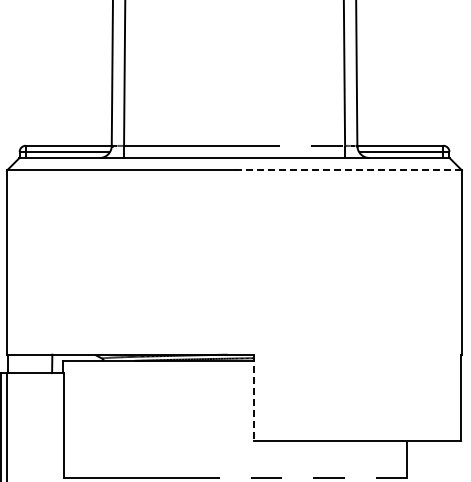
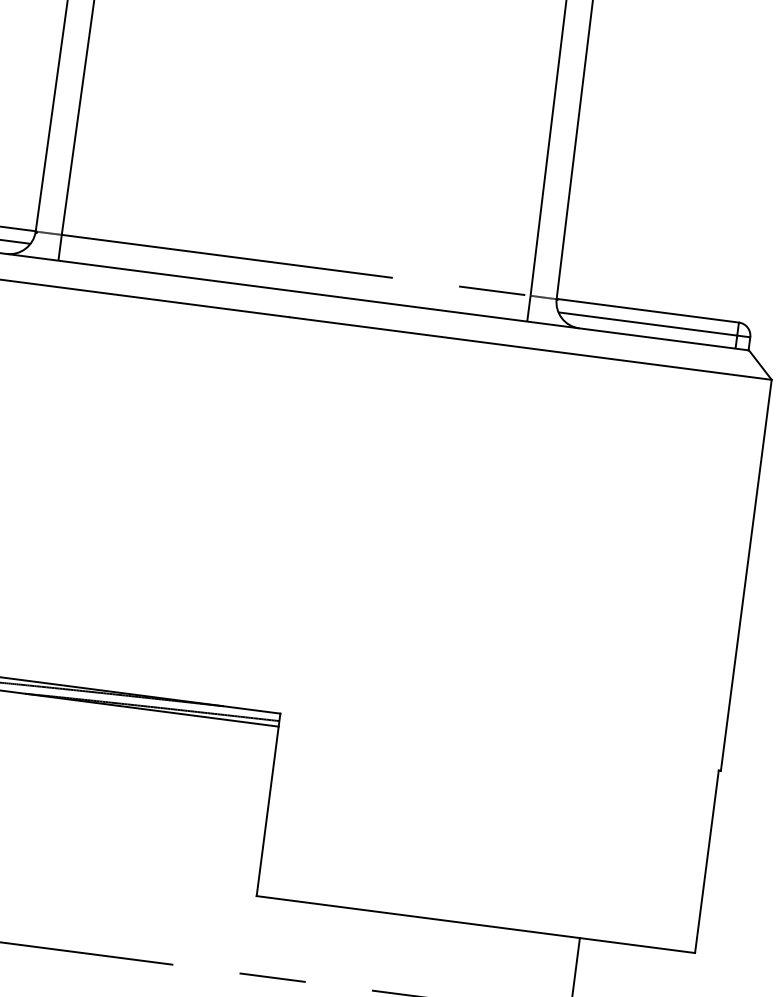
line: (348, 170) -> (531, 348), dashed -> solid
line: (254, 398) -> (268, 806), dashed -> solid

